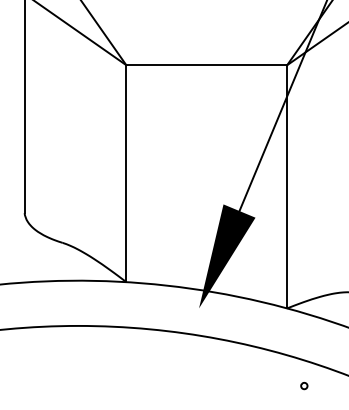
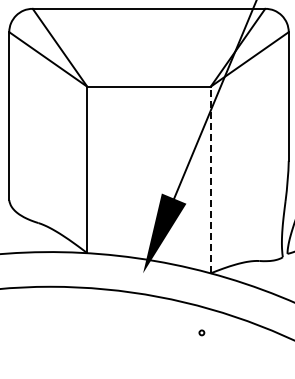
line: (286, 186) -> (210, 179), solid -> dashed
part: (303, 385) -> (201, 332), moved

